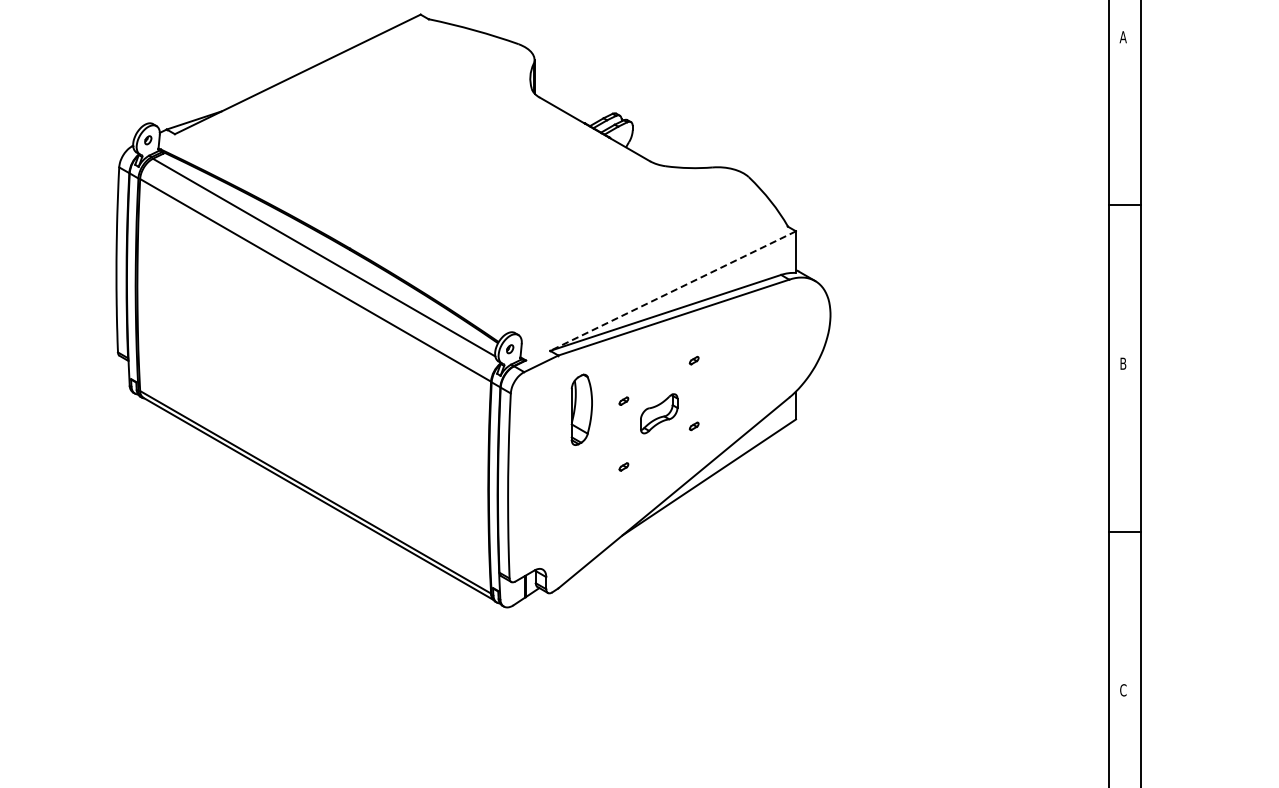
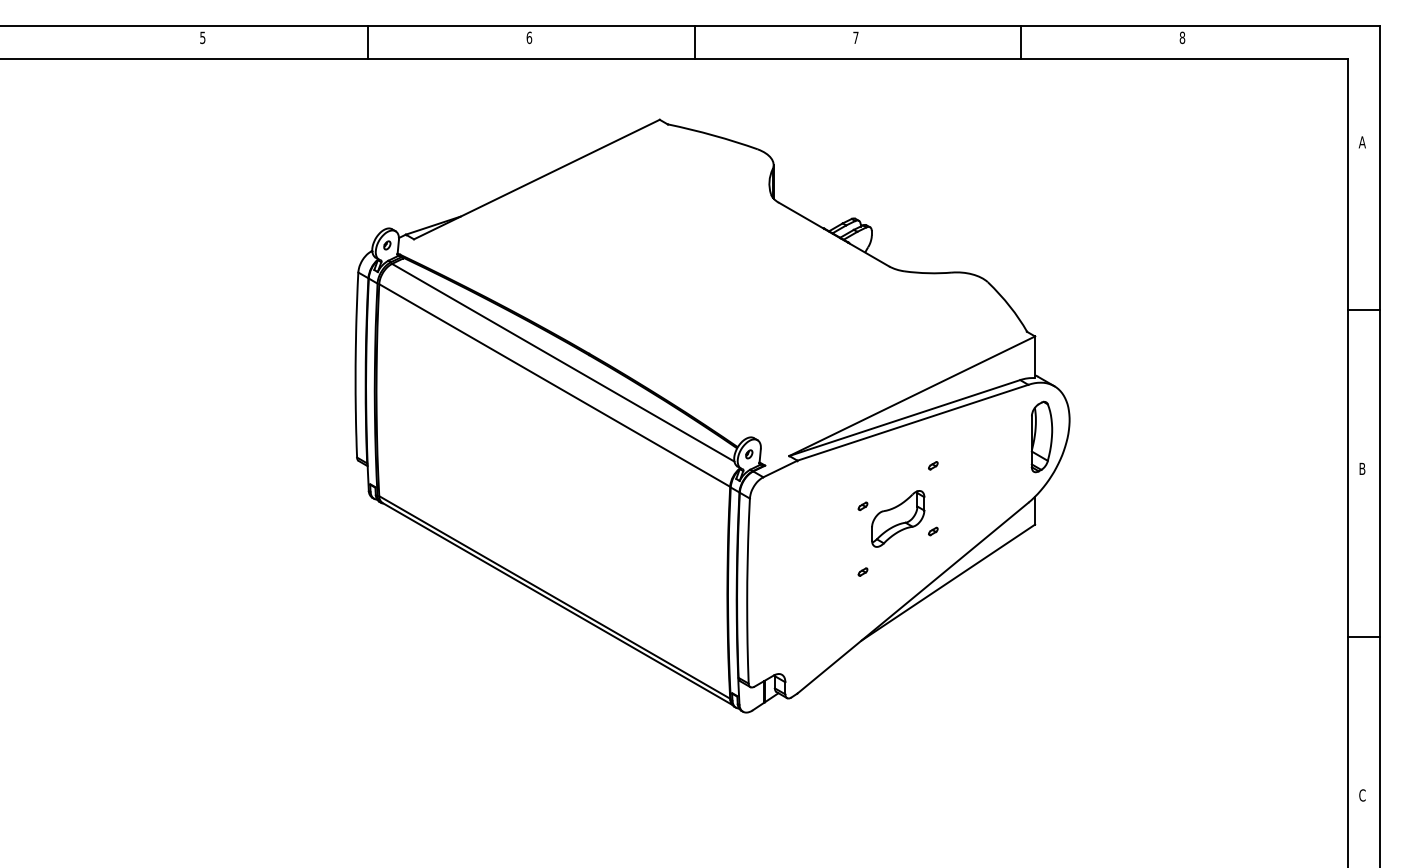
line: (673, 291) -> (912, 396), dashed -> solid
part: (581, 409) -> (1041, 436), moved
part: (659, 413) -> (898, 518), size x1.43

